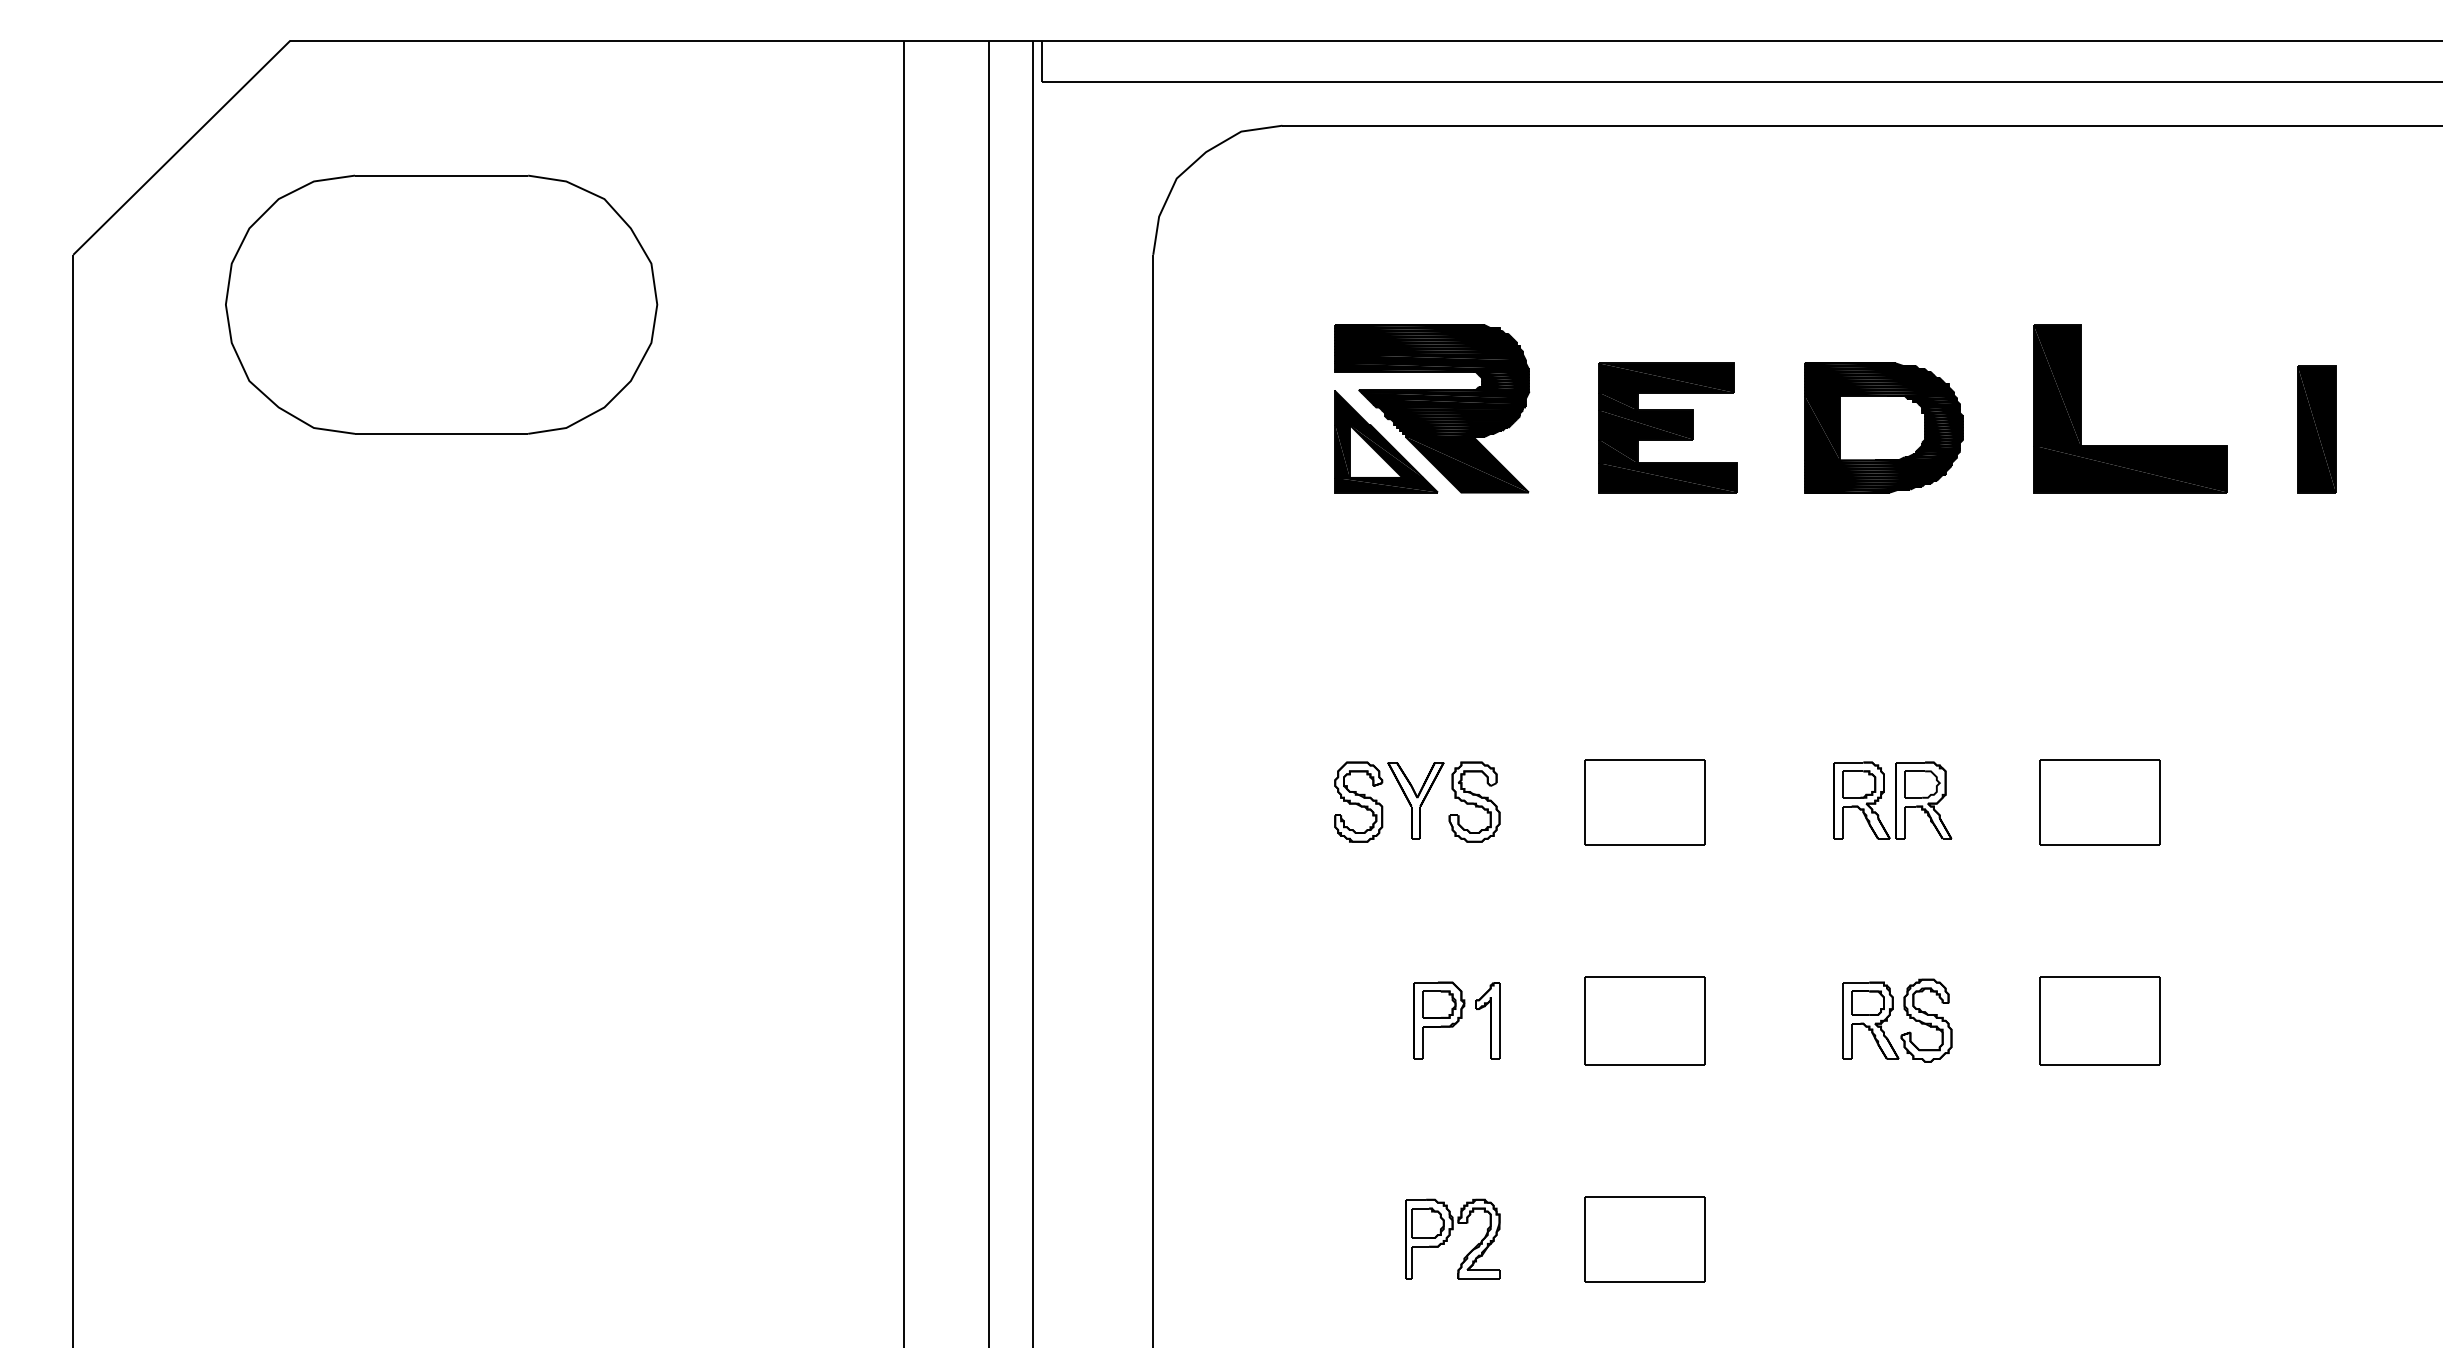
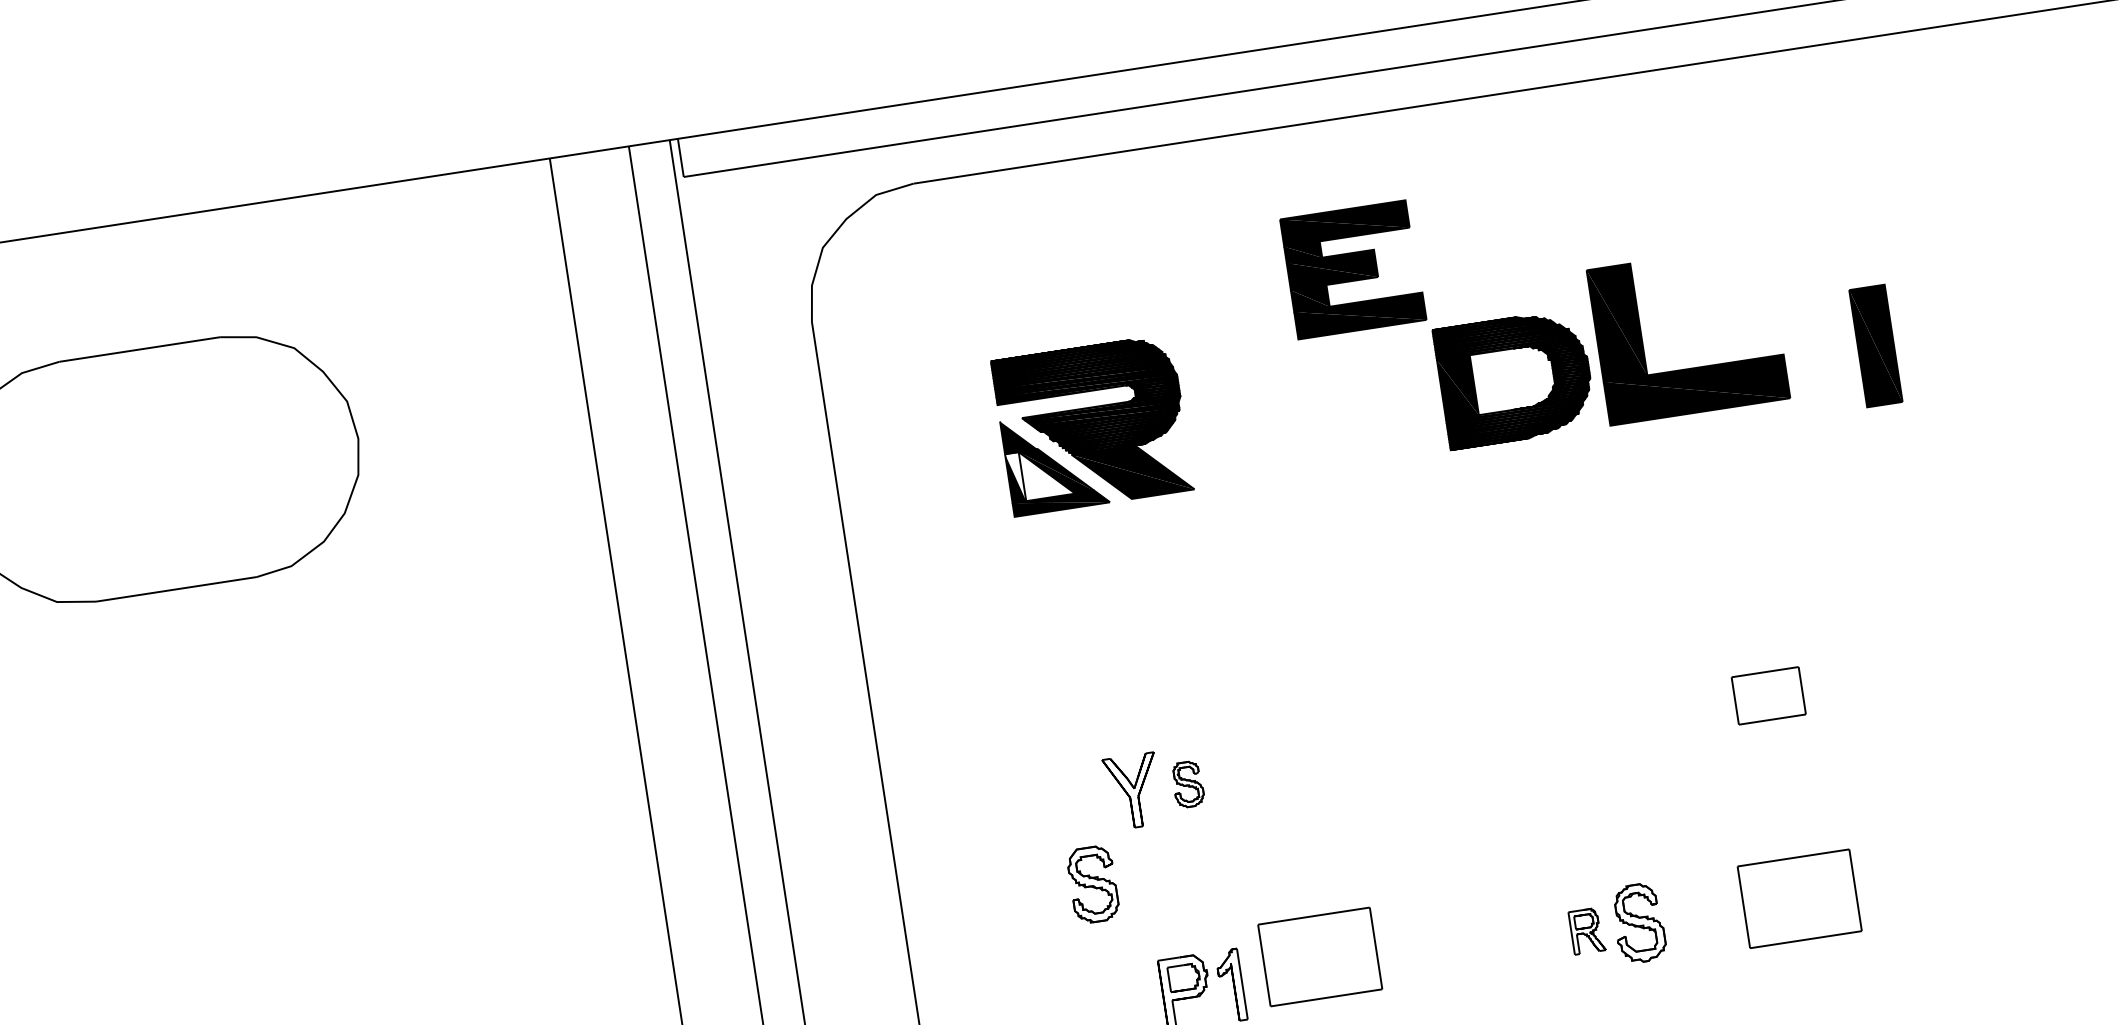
part: (1667, 427) -> (1352, 269), moved
part: (2316, 429) -> (1875, 346), moved
part: (2130, 445) -> (1693, 368), moved
fill: (1342, 451) -> (1015, 477), removed
part: (1892, 800) -> (1575, 723), removed
part: (1358, 801) -> (1093, 884), moved
part: (1474, 801) -> (1187, 783), size x0.6
part: (1644, 802) -> (1345, 760), removed
part: (2099, 802) -> (1768, 696), size x0.6
part: (1644, 1020) -> (1319, 956), moved
part: (1870, 1020) -> (1586, 931), size x0.6

